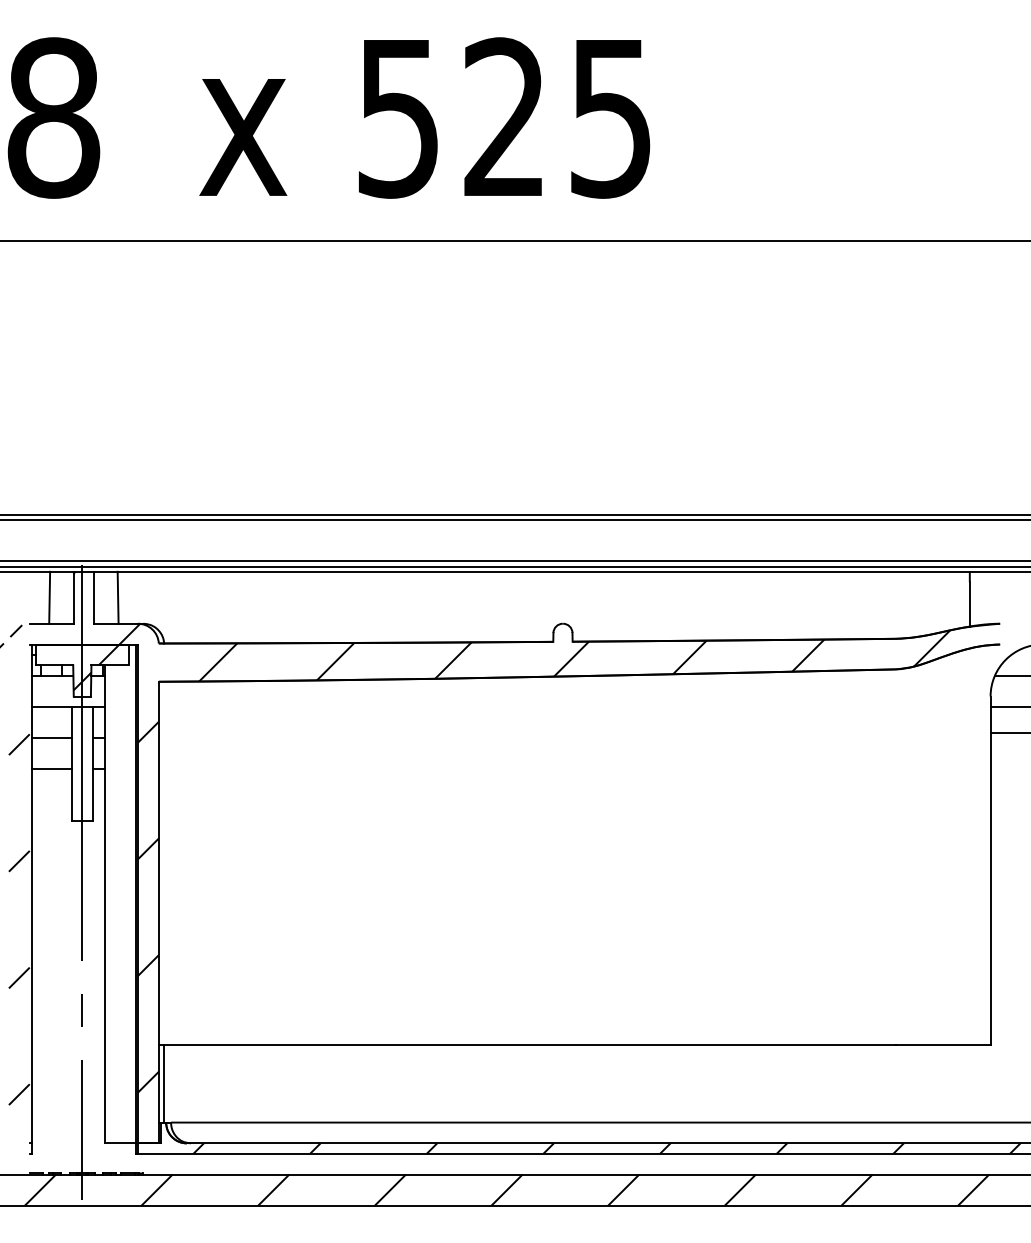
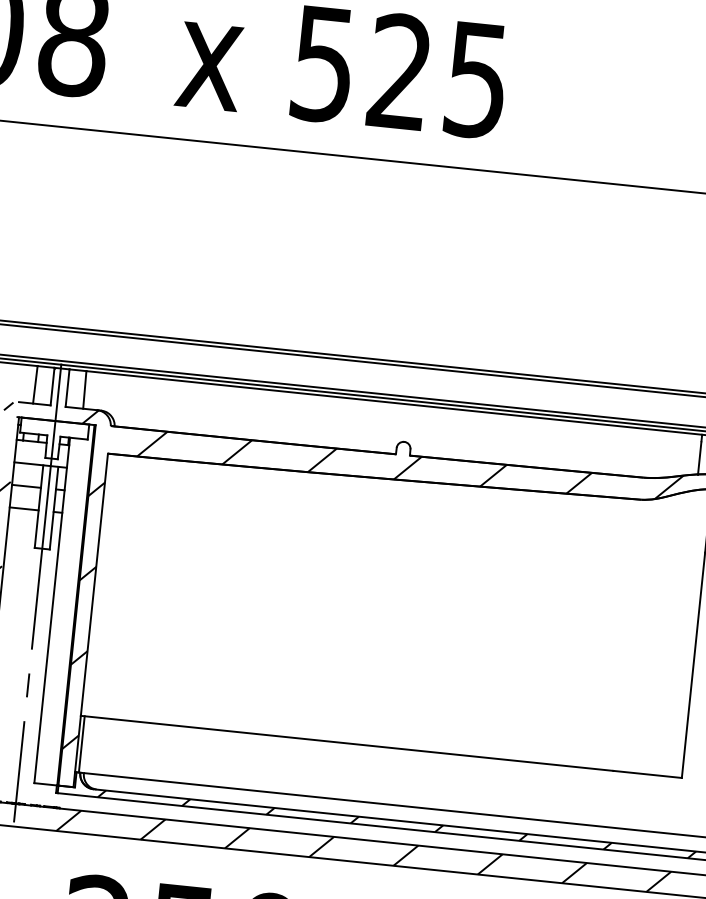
hatch: (96, 667) -> (63, 438), removed

